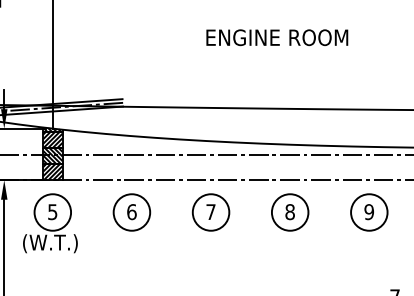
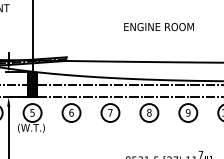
text: (276, 38) -> (158, 27), moved

